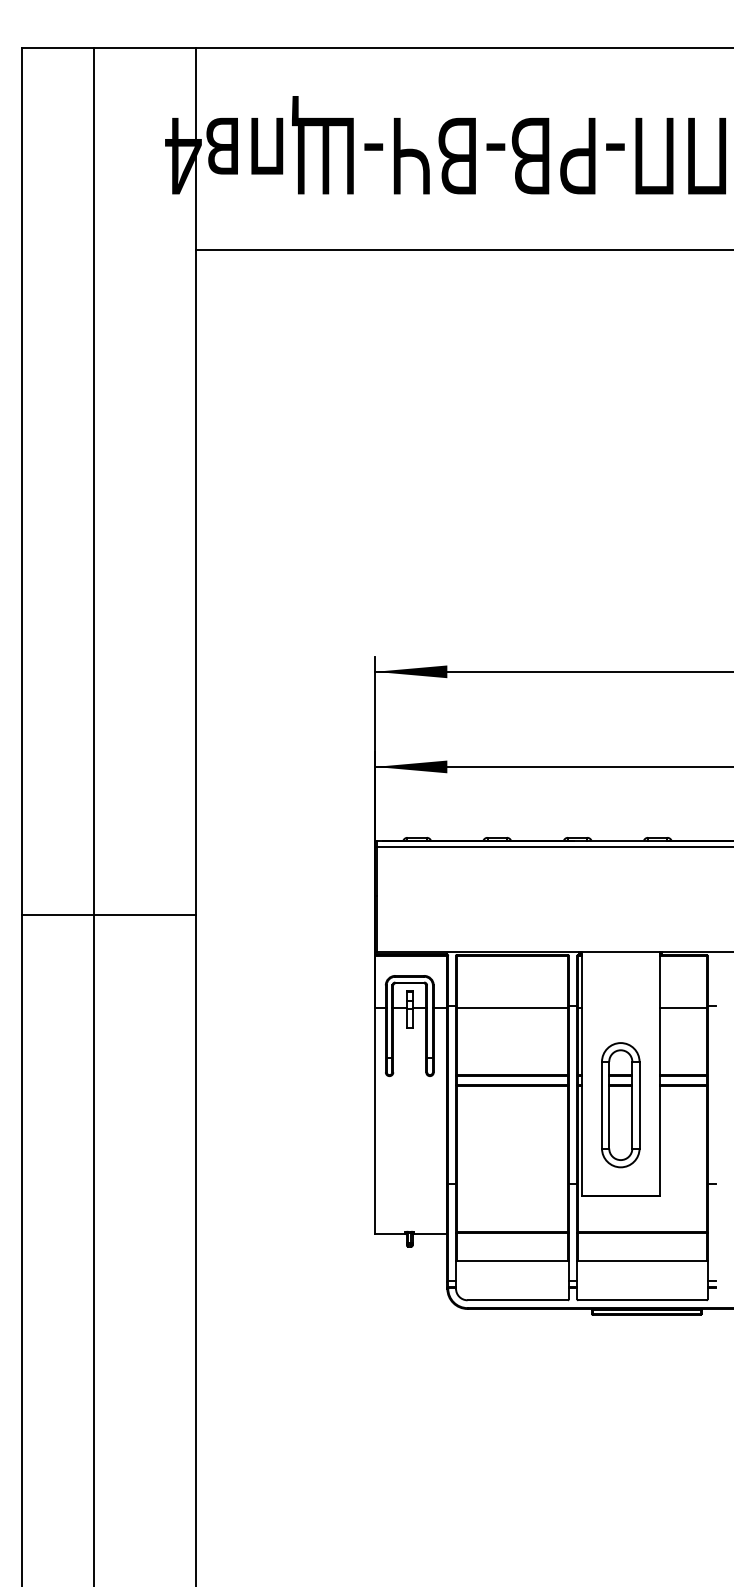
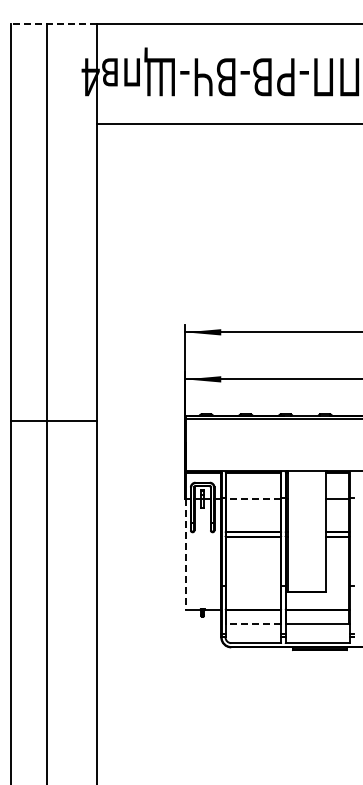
line: (108, 47) -> (53, 23), solid -> dashed
line: (108, 914) -> (53, 421), moved
line: (510, 1007) -> (252, 498), solid -> dashed
part: (619, 1104) -> (306, 546), removed
line: (375, 1121) -> (185, 554), solid -> dashed
line: (510, 1260) -> (252, 623), solid -> dashed

